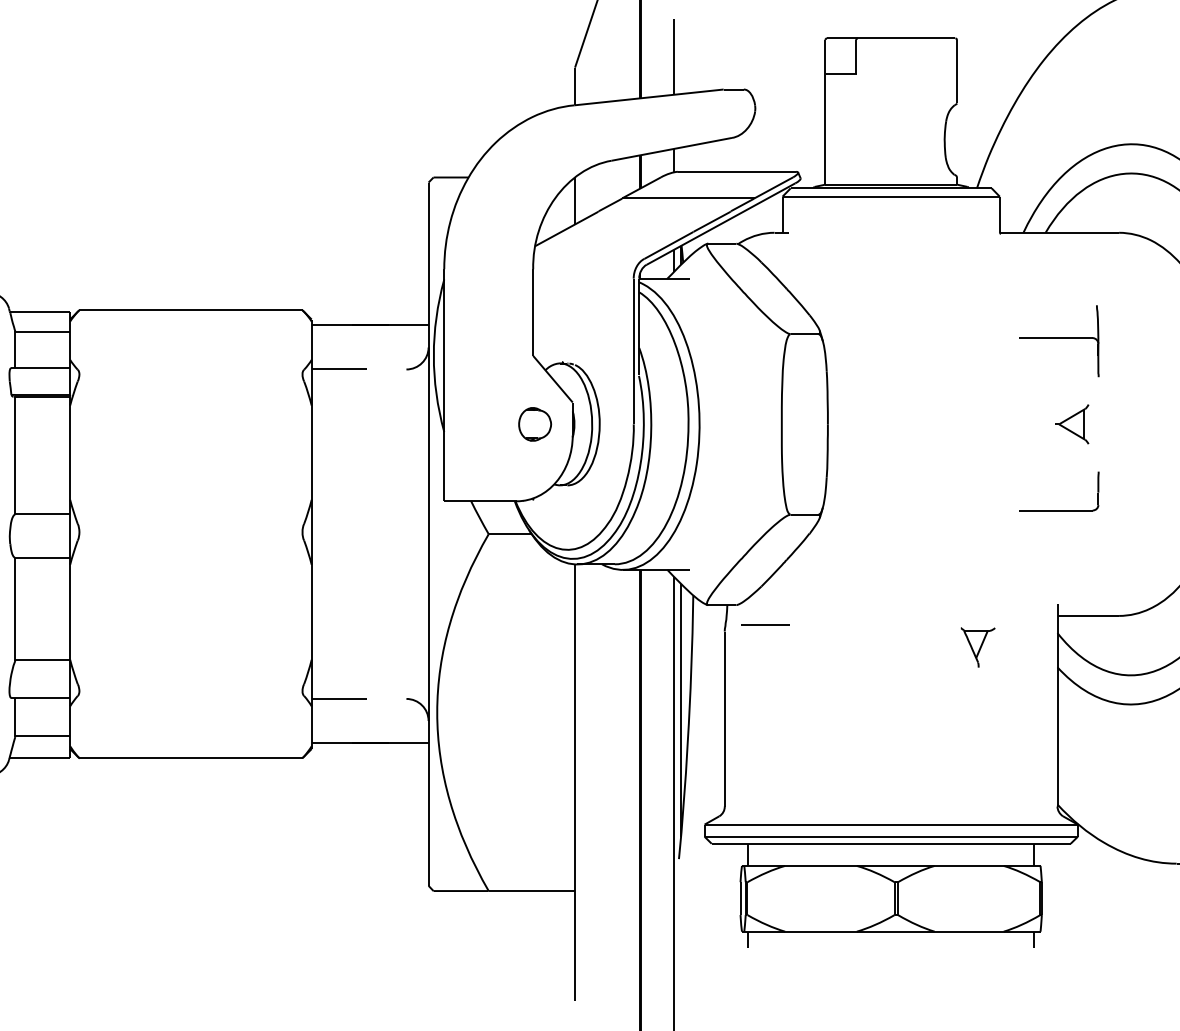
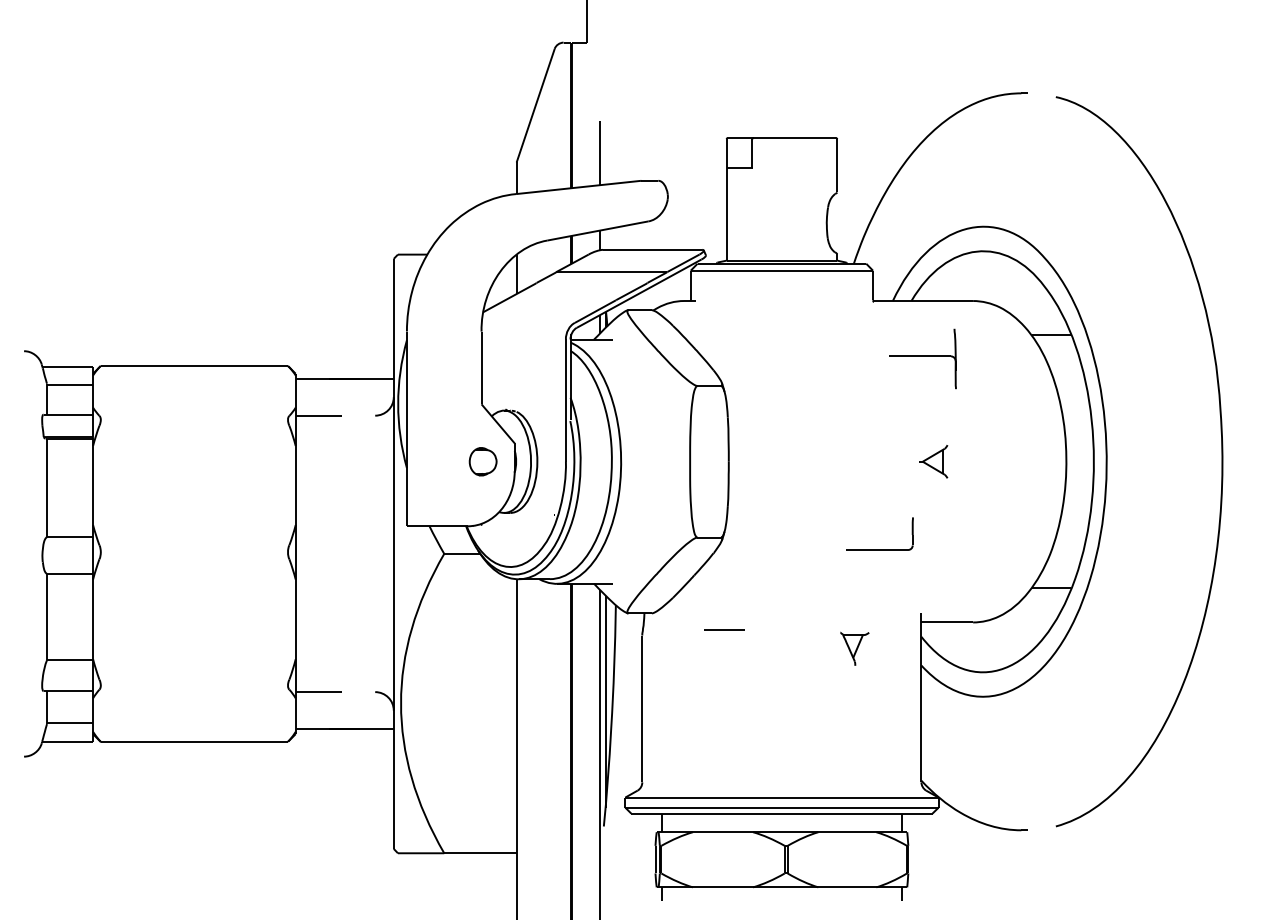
part: (1058, 340) -> (922, 358), moved
part: (1058, 509) -> (879, 549), moved
line: (765, 624) -> (724, 629), moved

